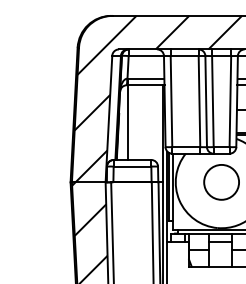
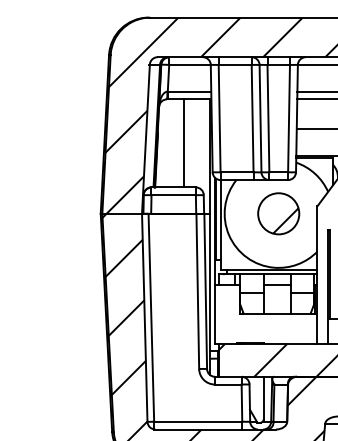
line: (127, 122) -> (183, 143), moved
hatch: (227, 188) -> (285, 220), added

